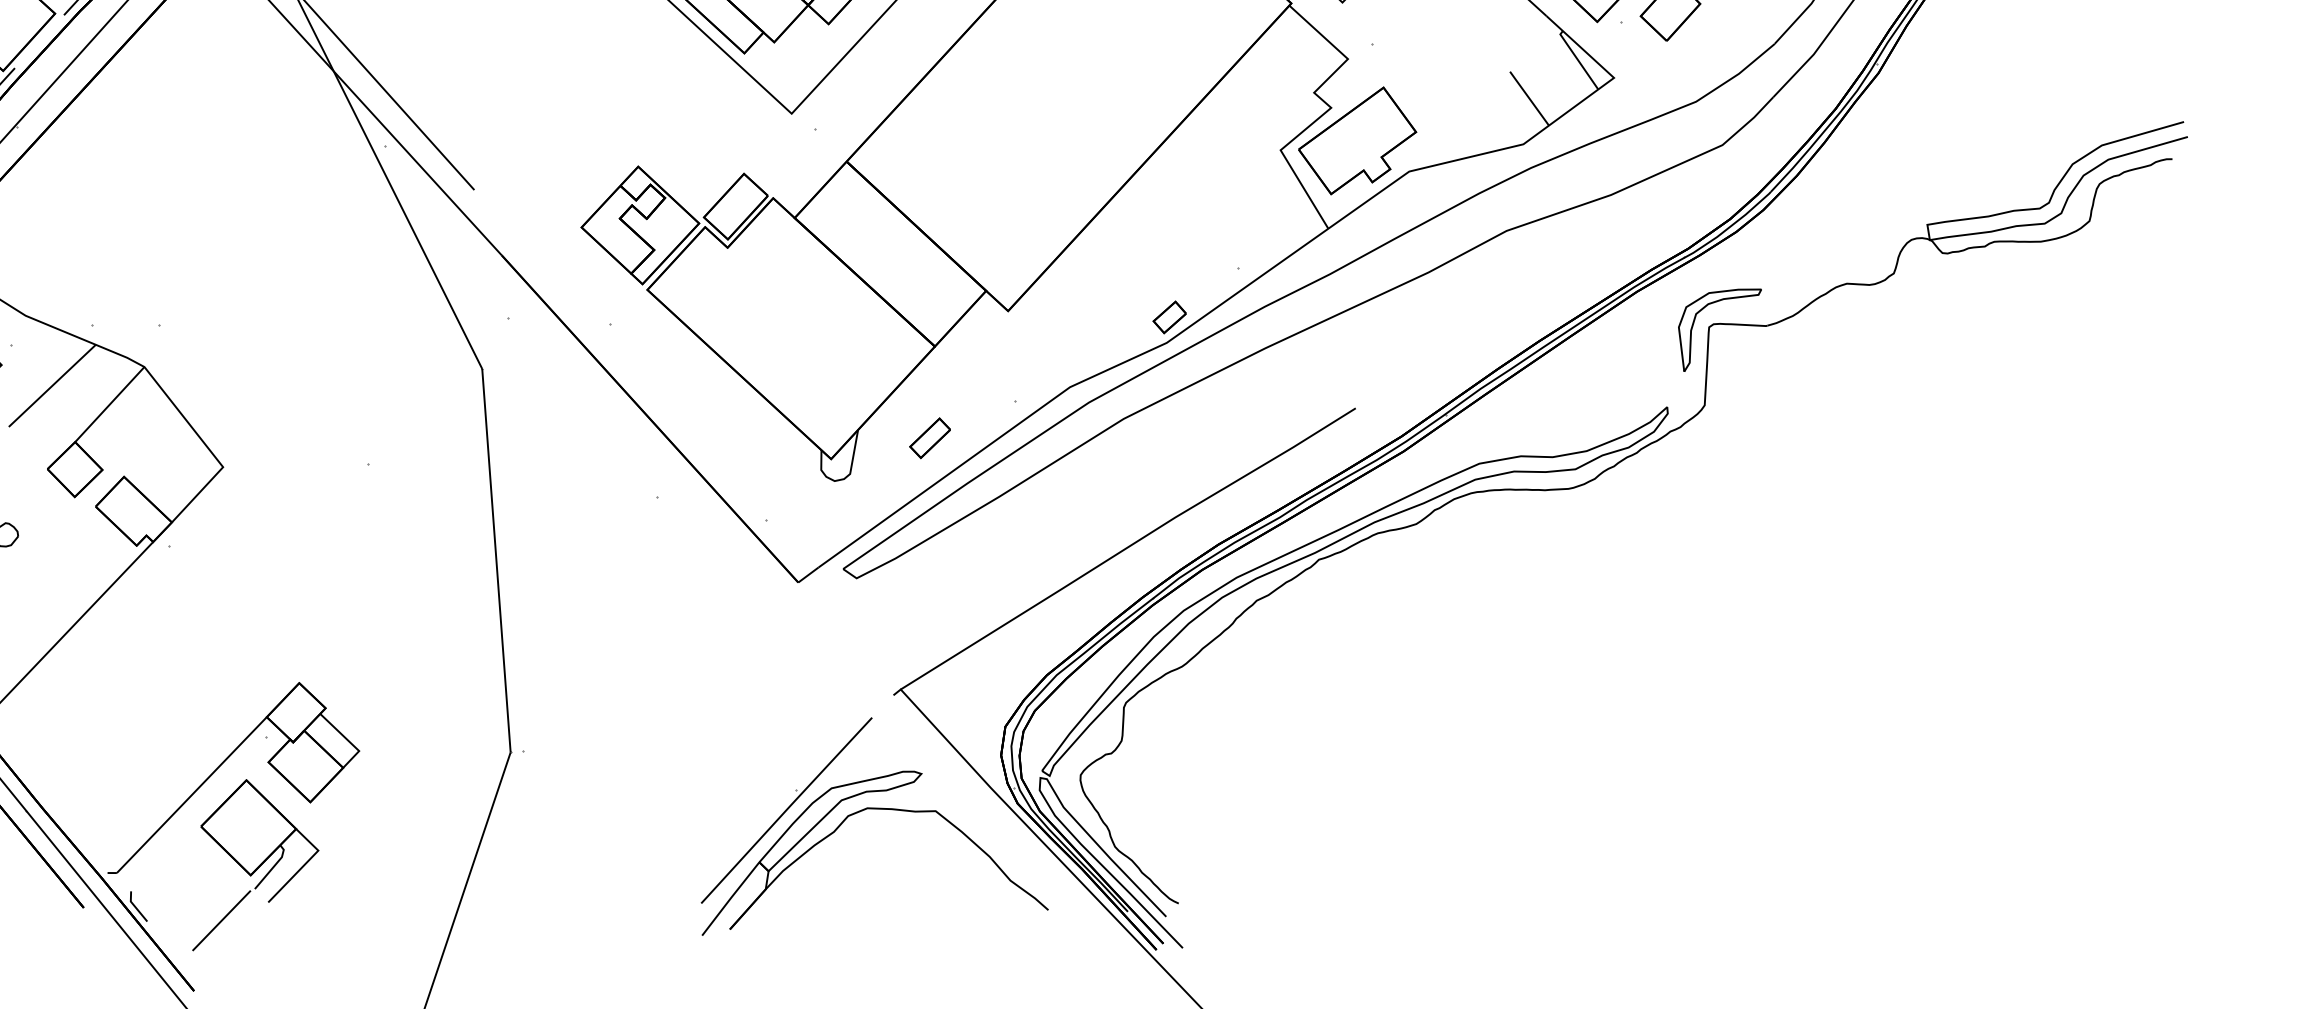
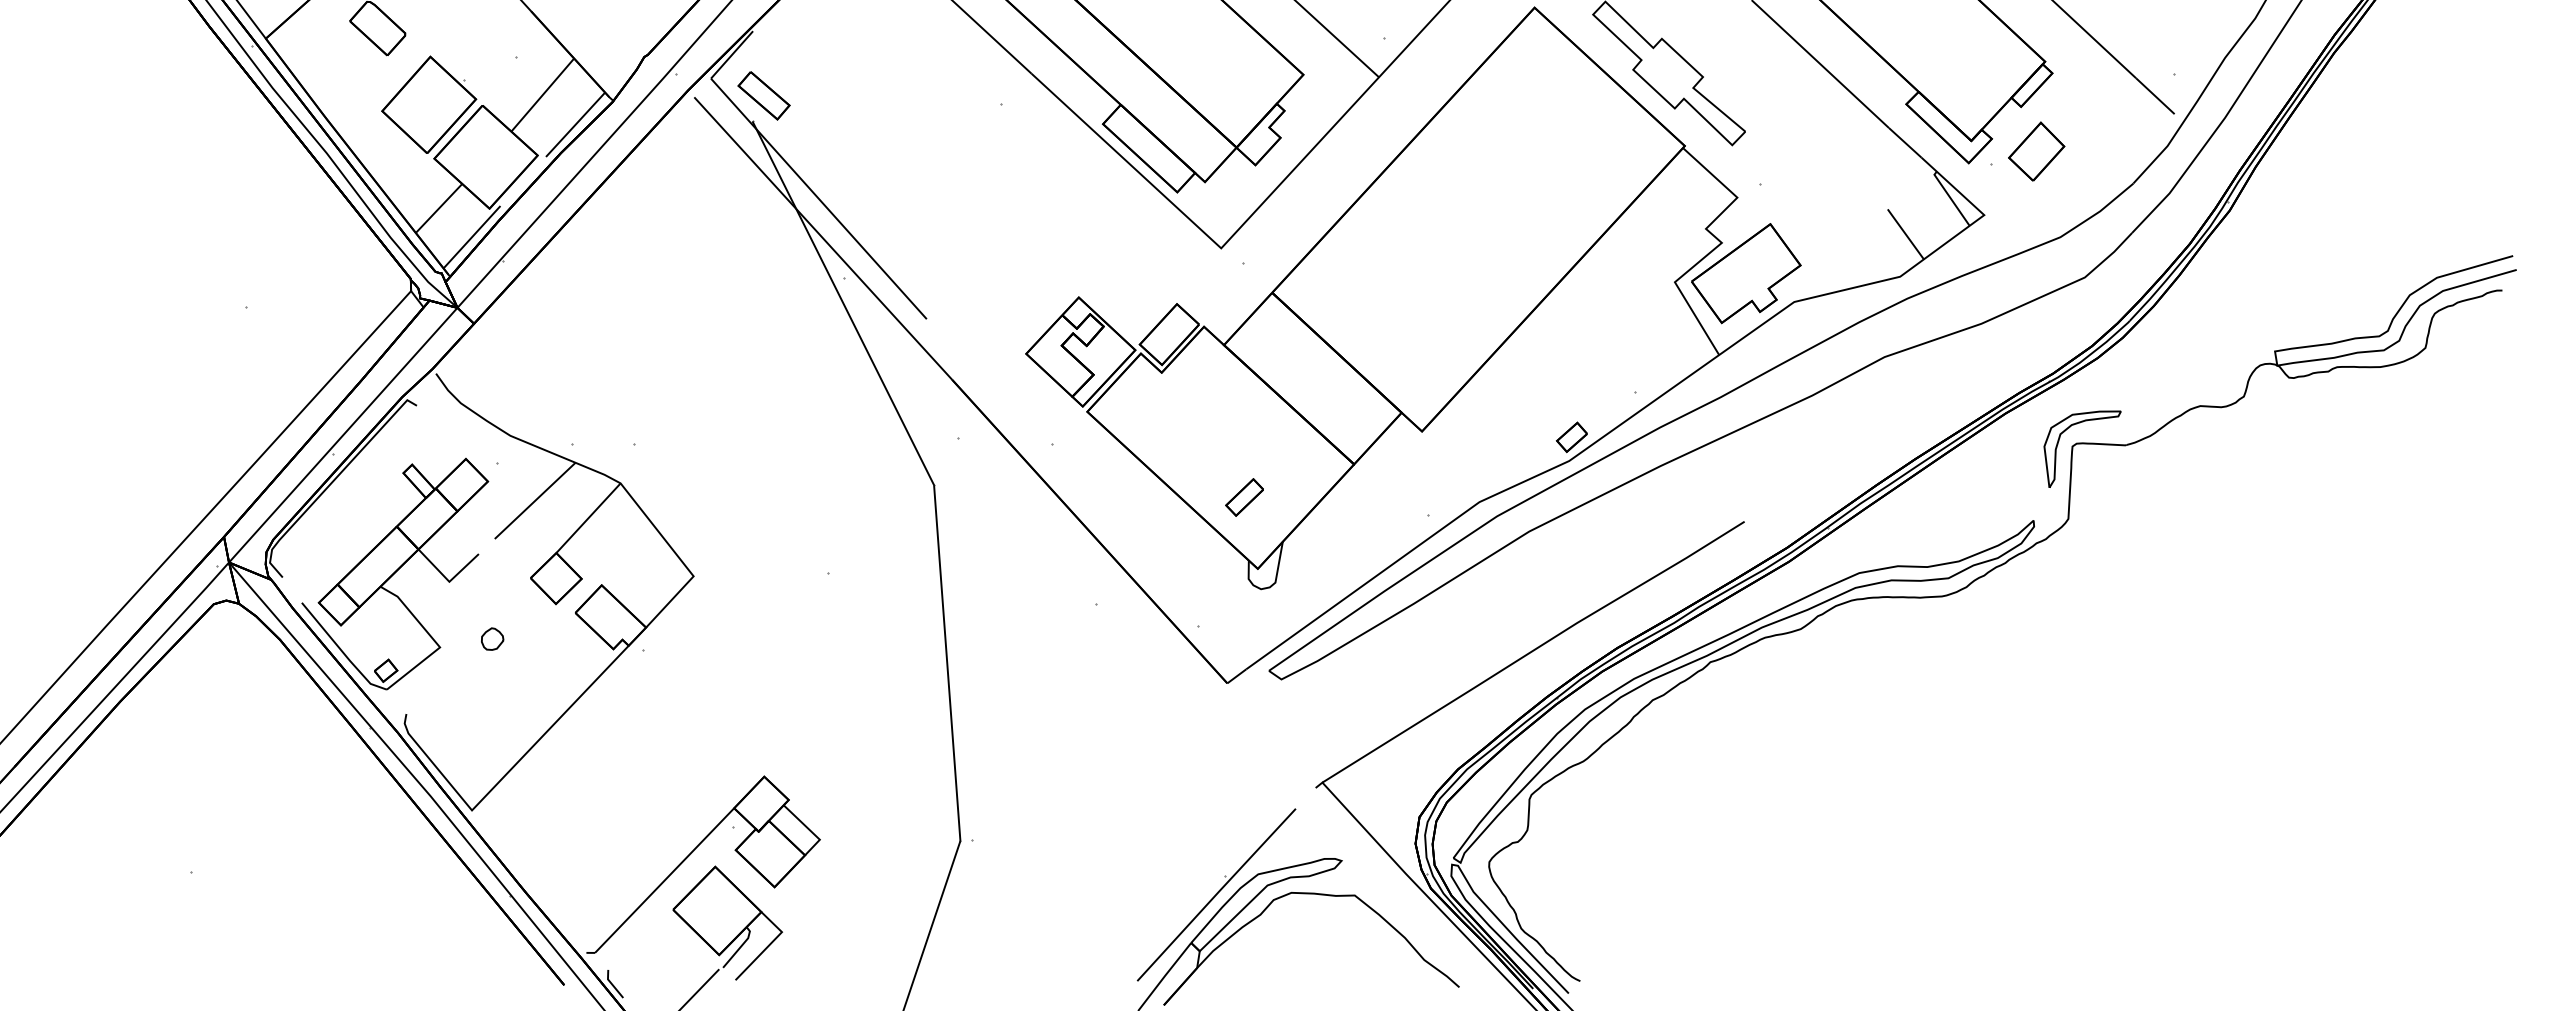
part: (929, 438) -> (1244, 497), moved

